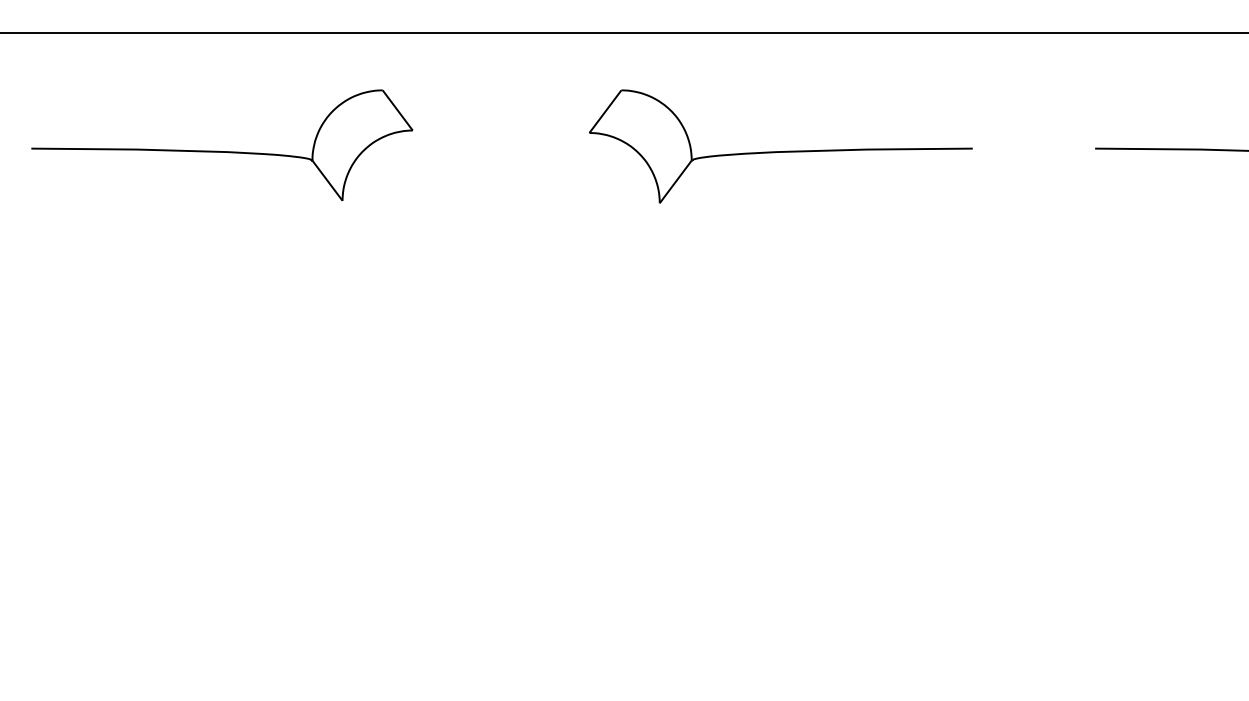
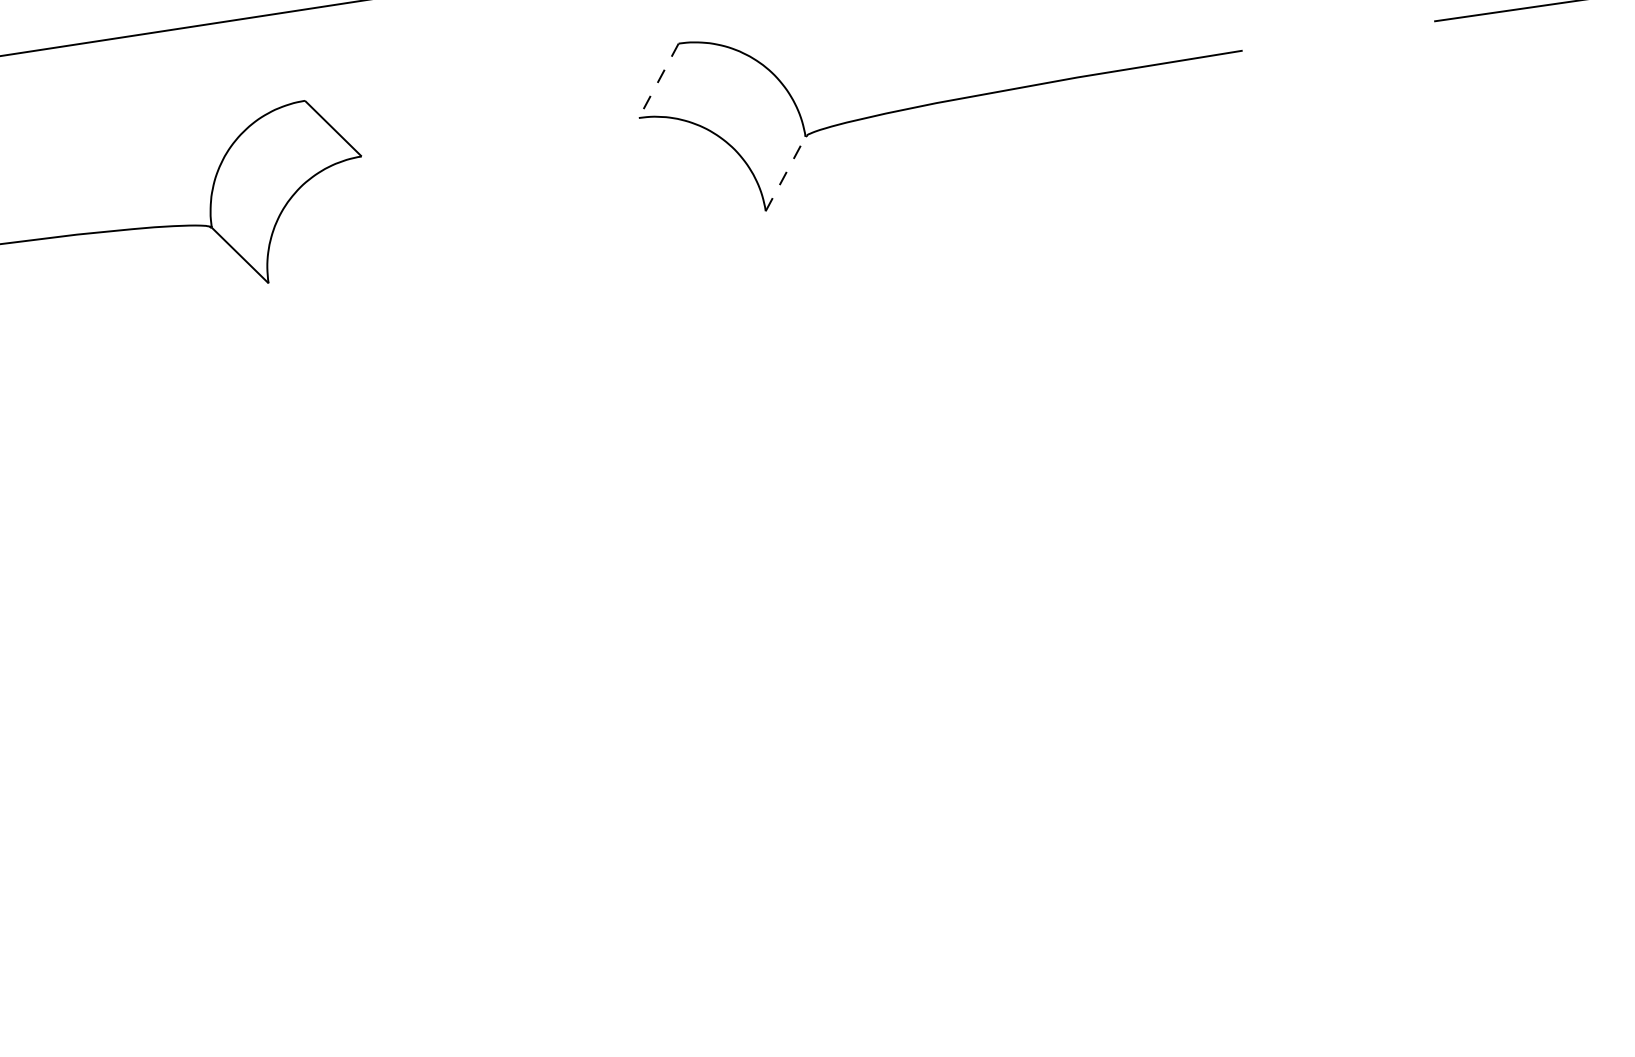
line: (605, 111) -> (658, 80), solid -> dashed
line: (675, 181) -> (785, 173), solid -> dashed

